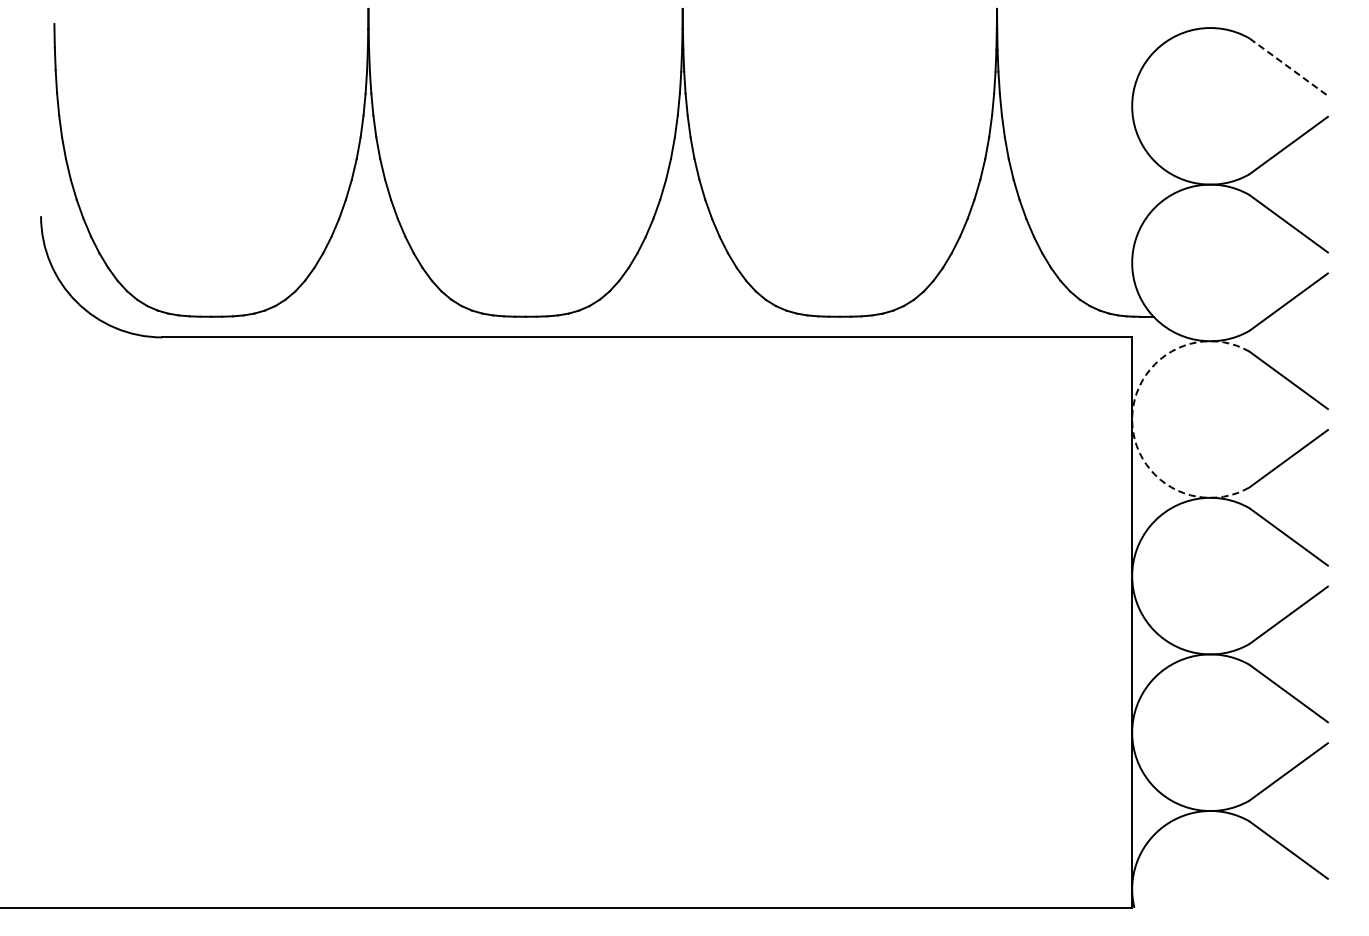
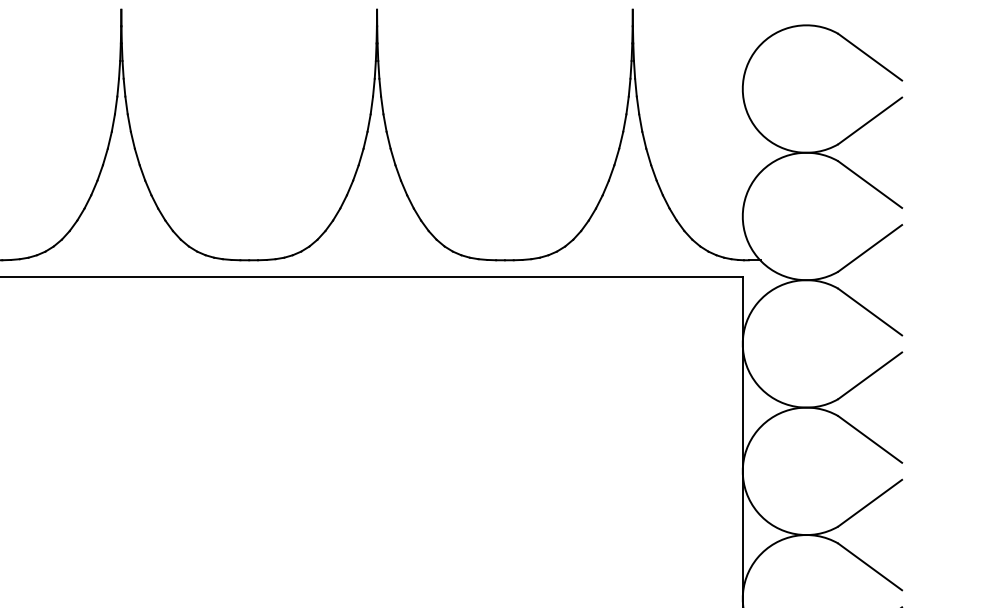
line: (1288, 67) -> (869, 57), dashed -> solid
arc: (1132, 419) -> (743, 343), dashed -> solid

